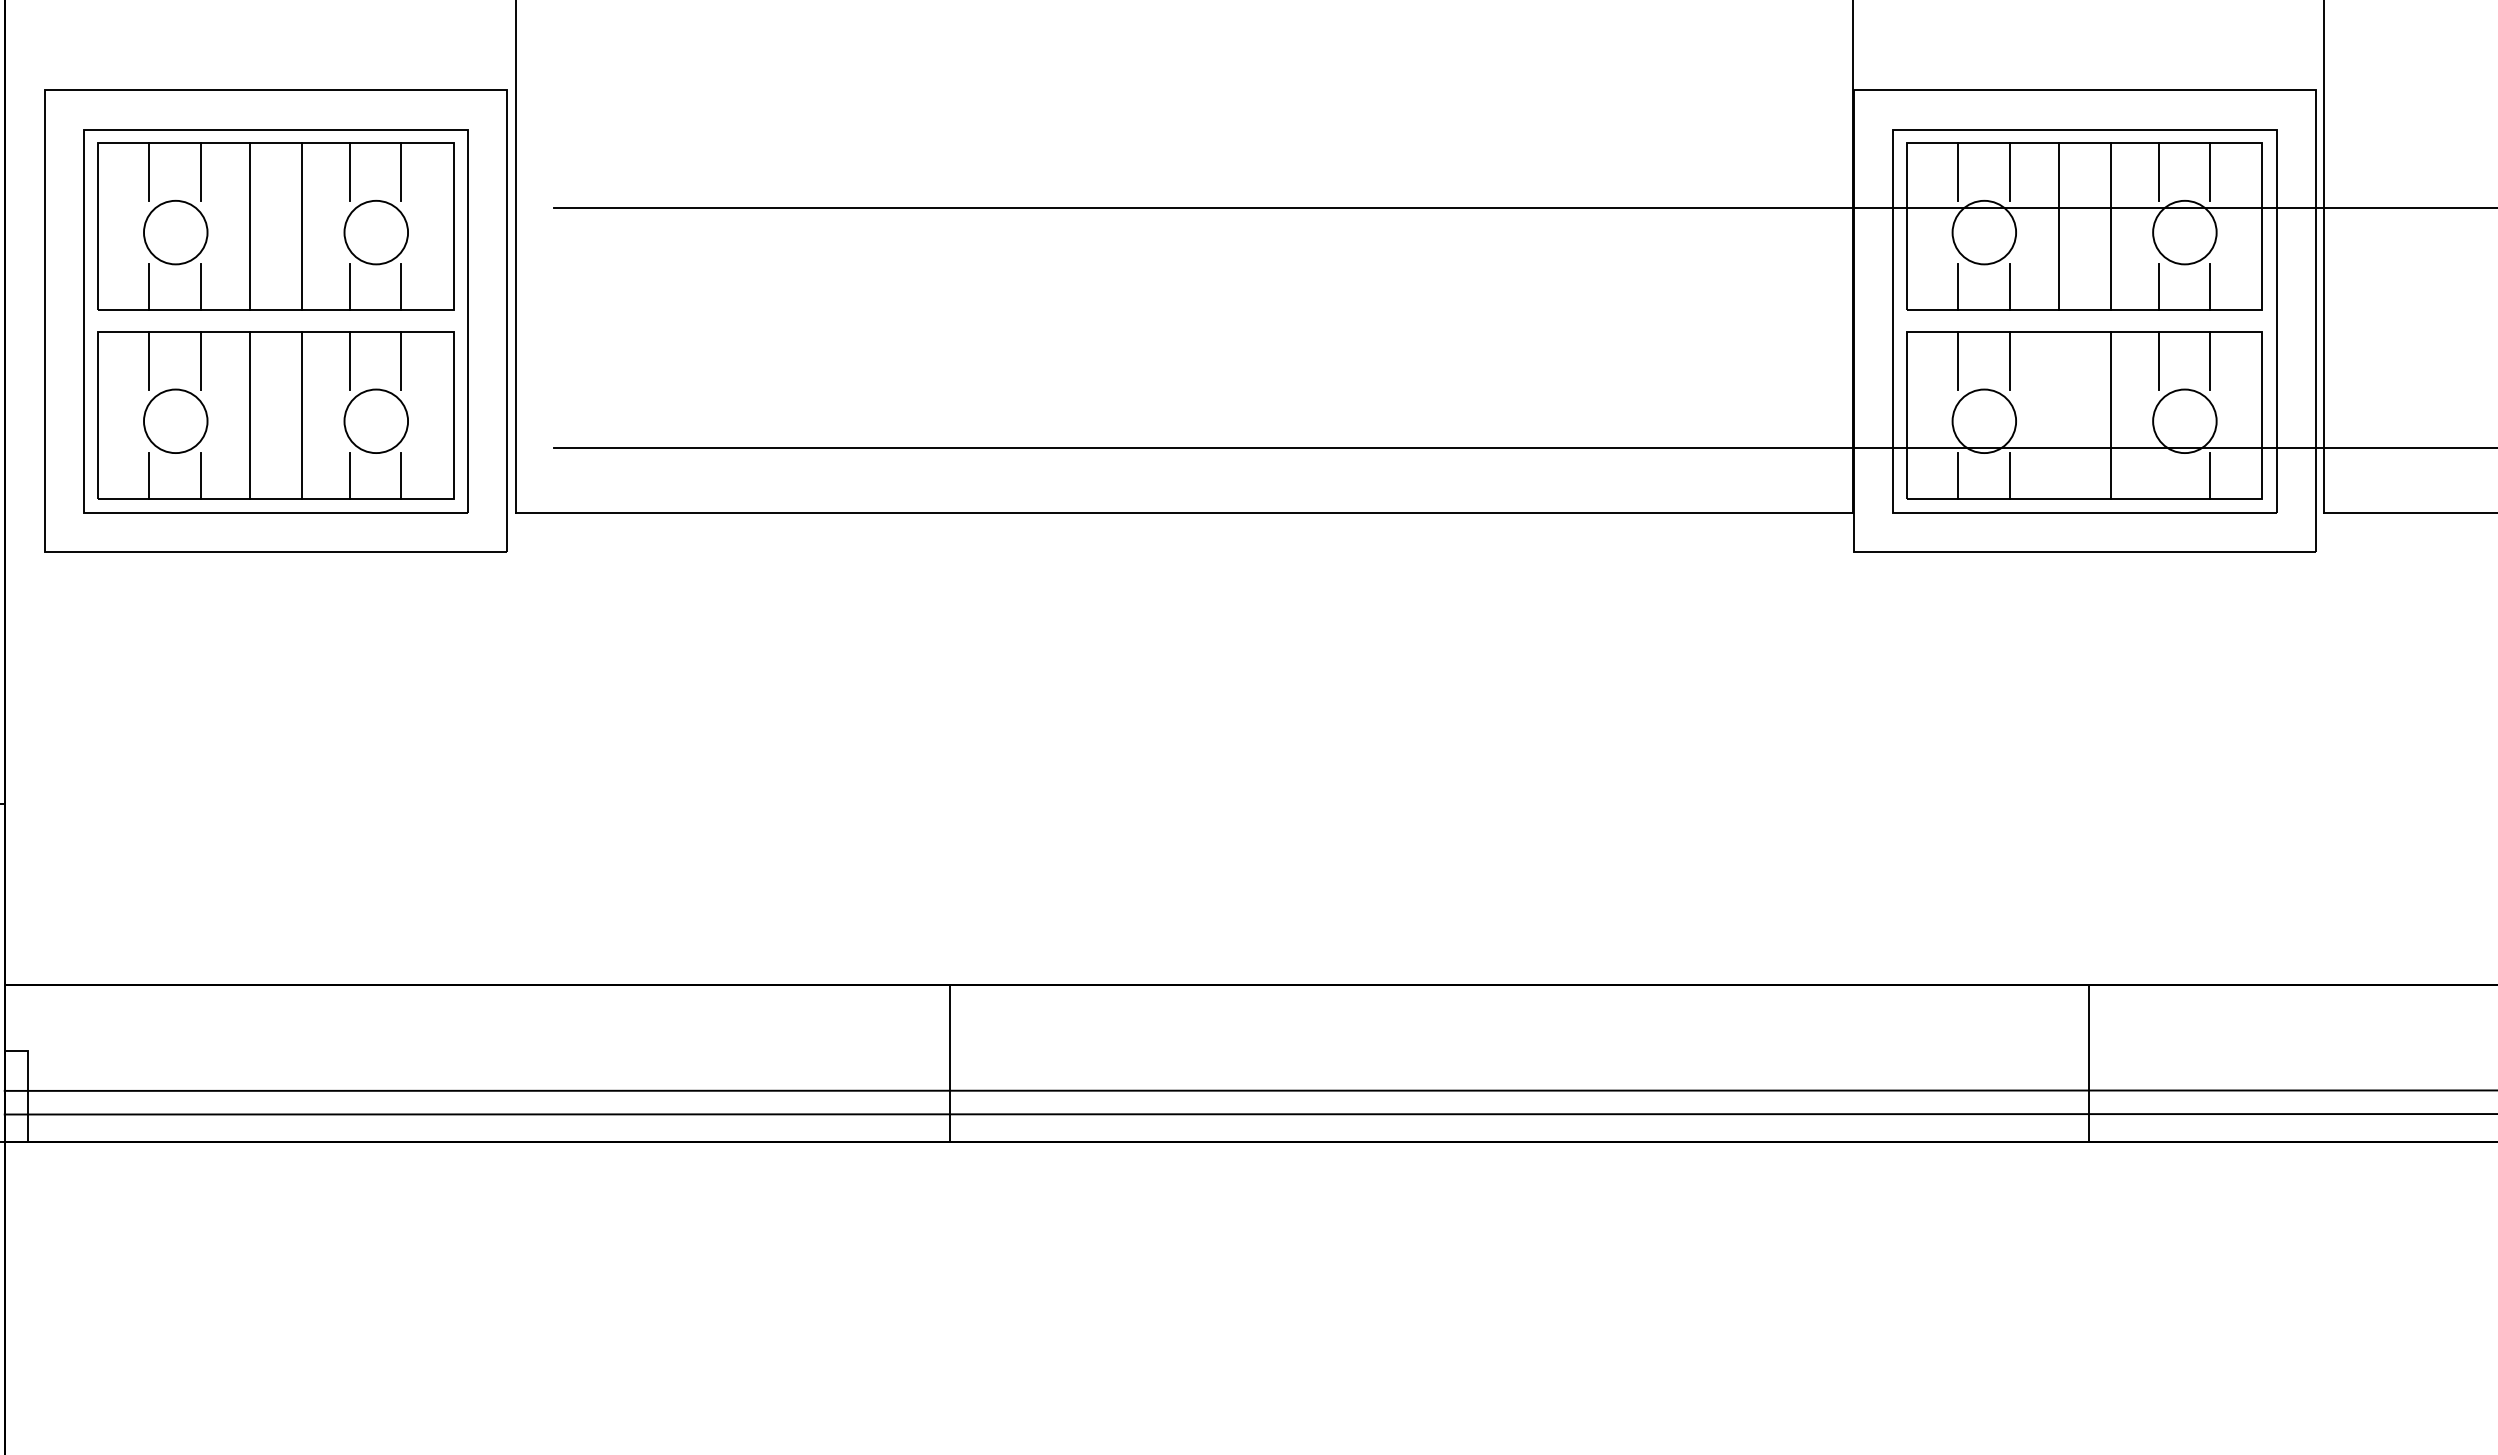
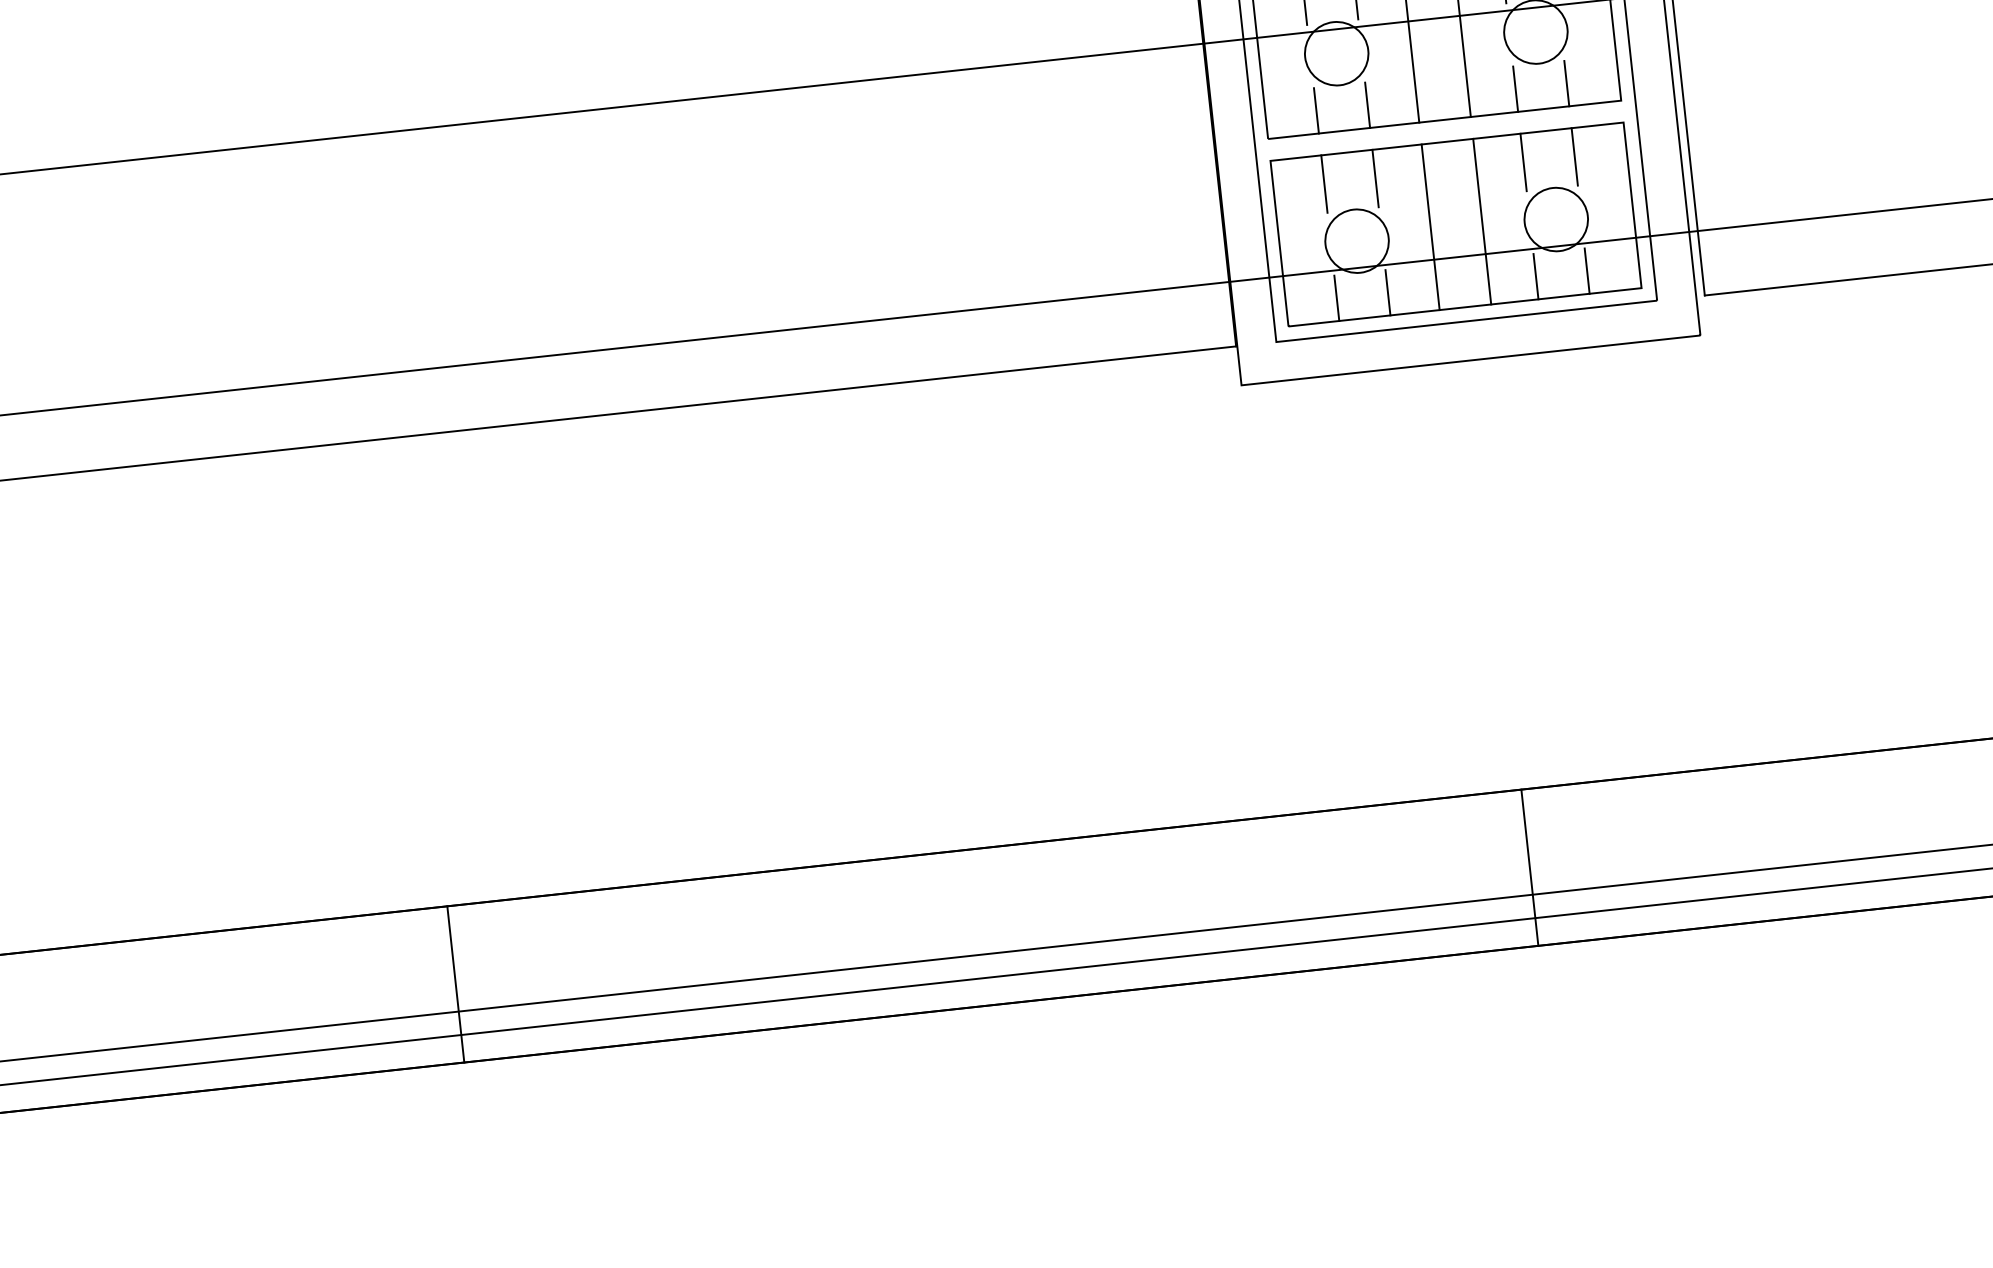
line: (2059, 415) -> (1431, 227), added
line: (2158, 475) -> (1535, 276), added
line: (950, 1063) -> (456, 984), moved

